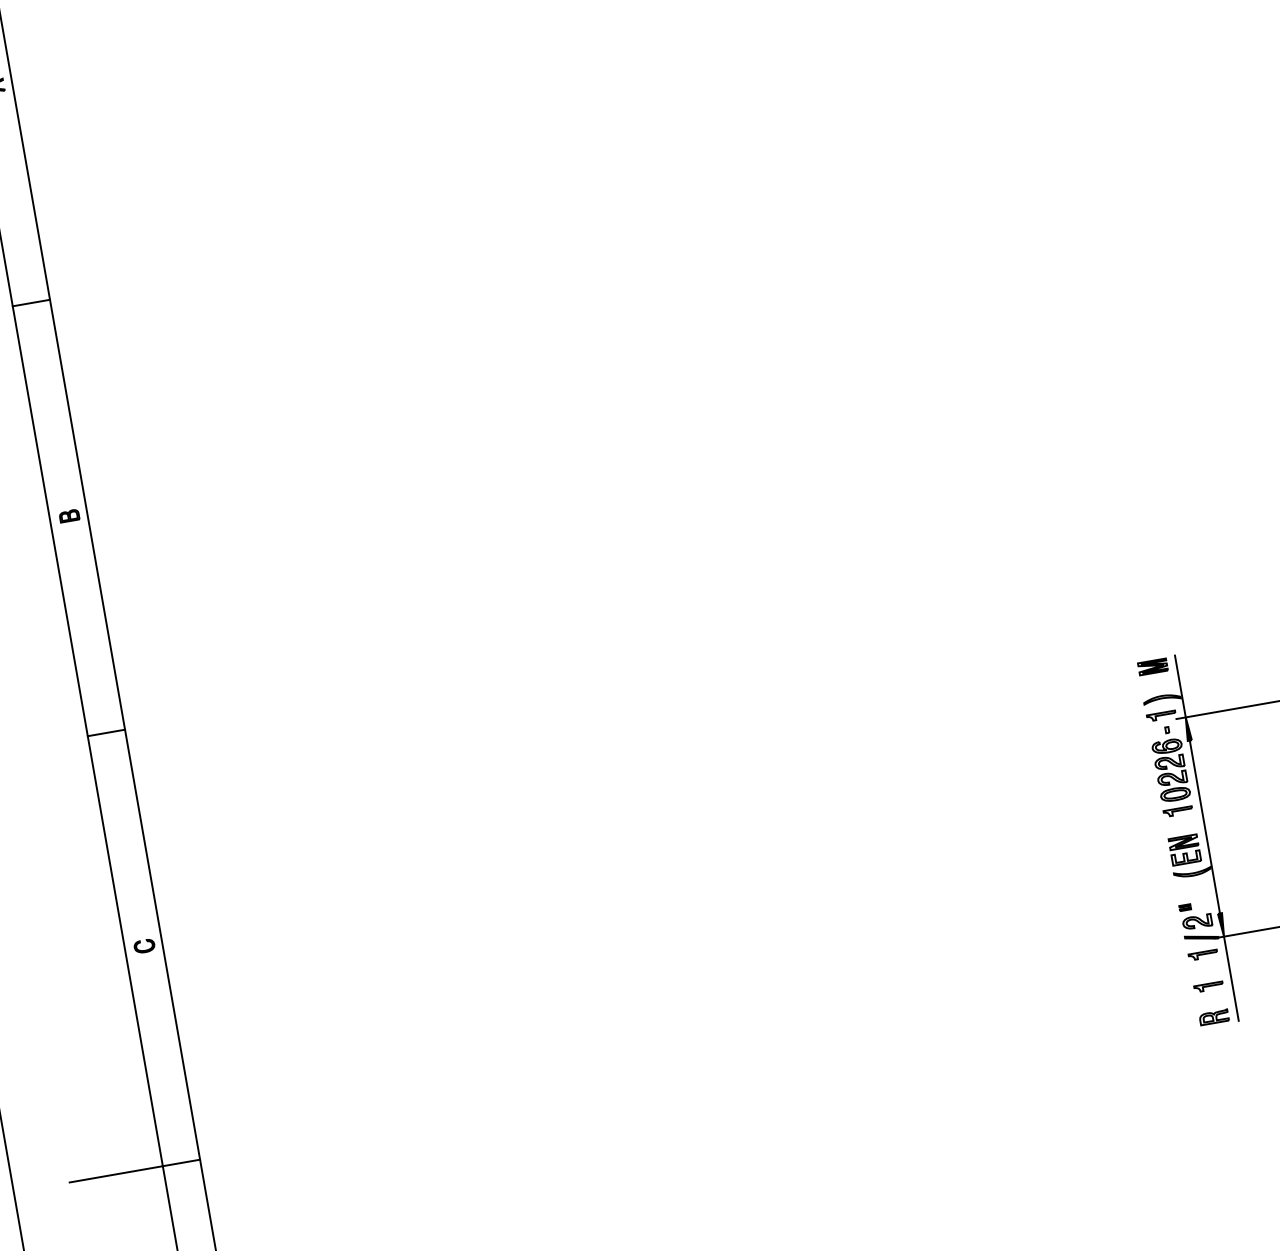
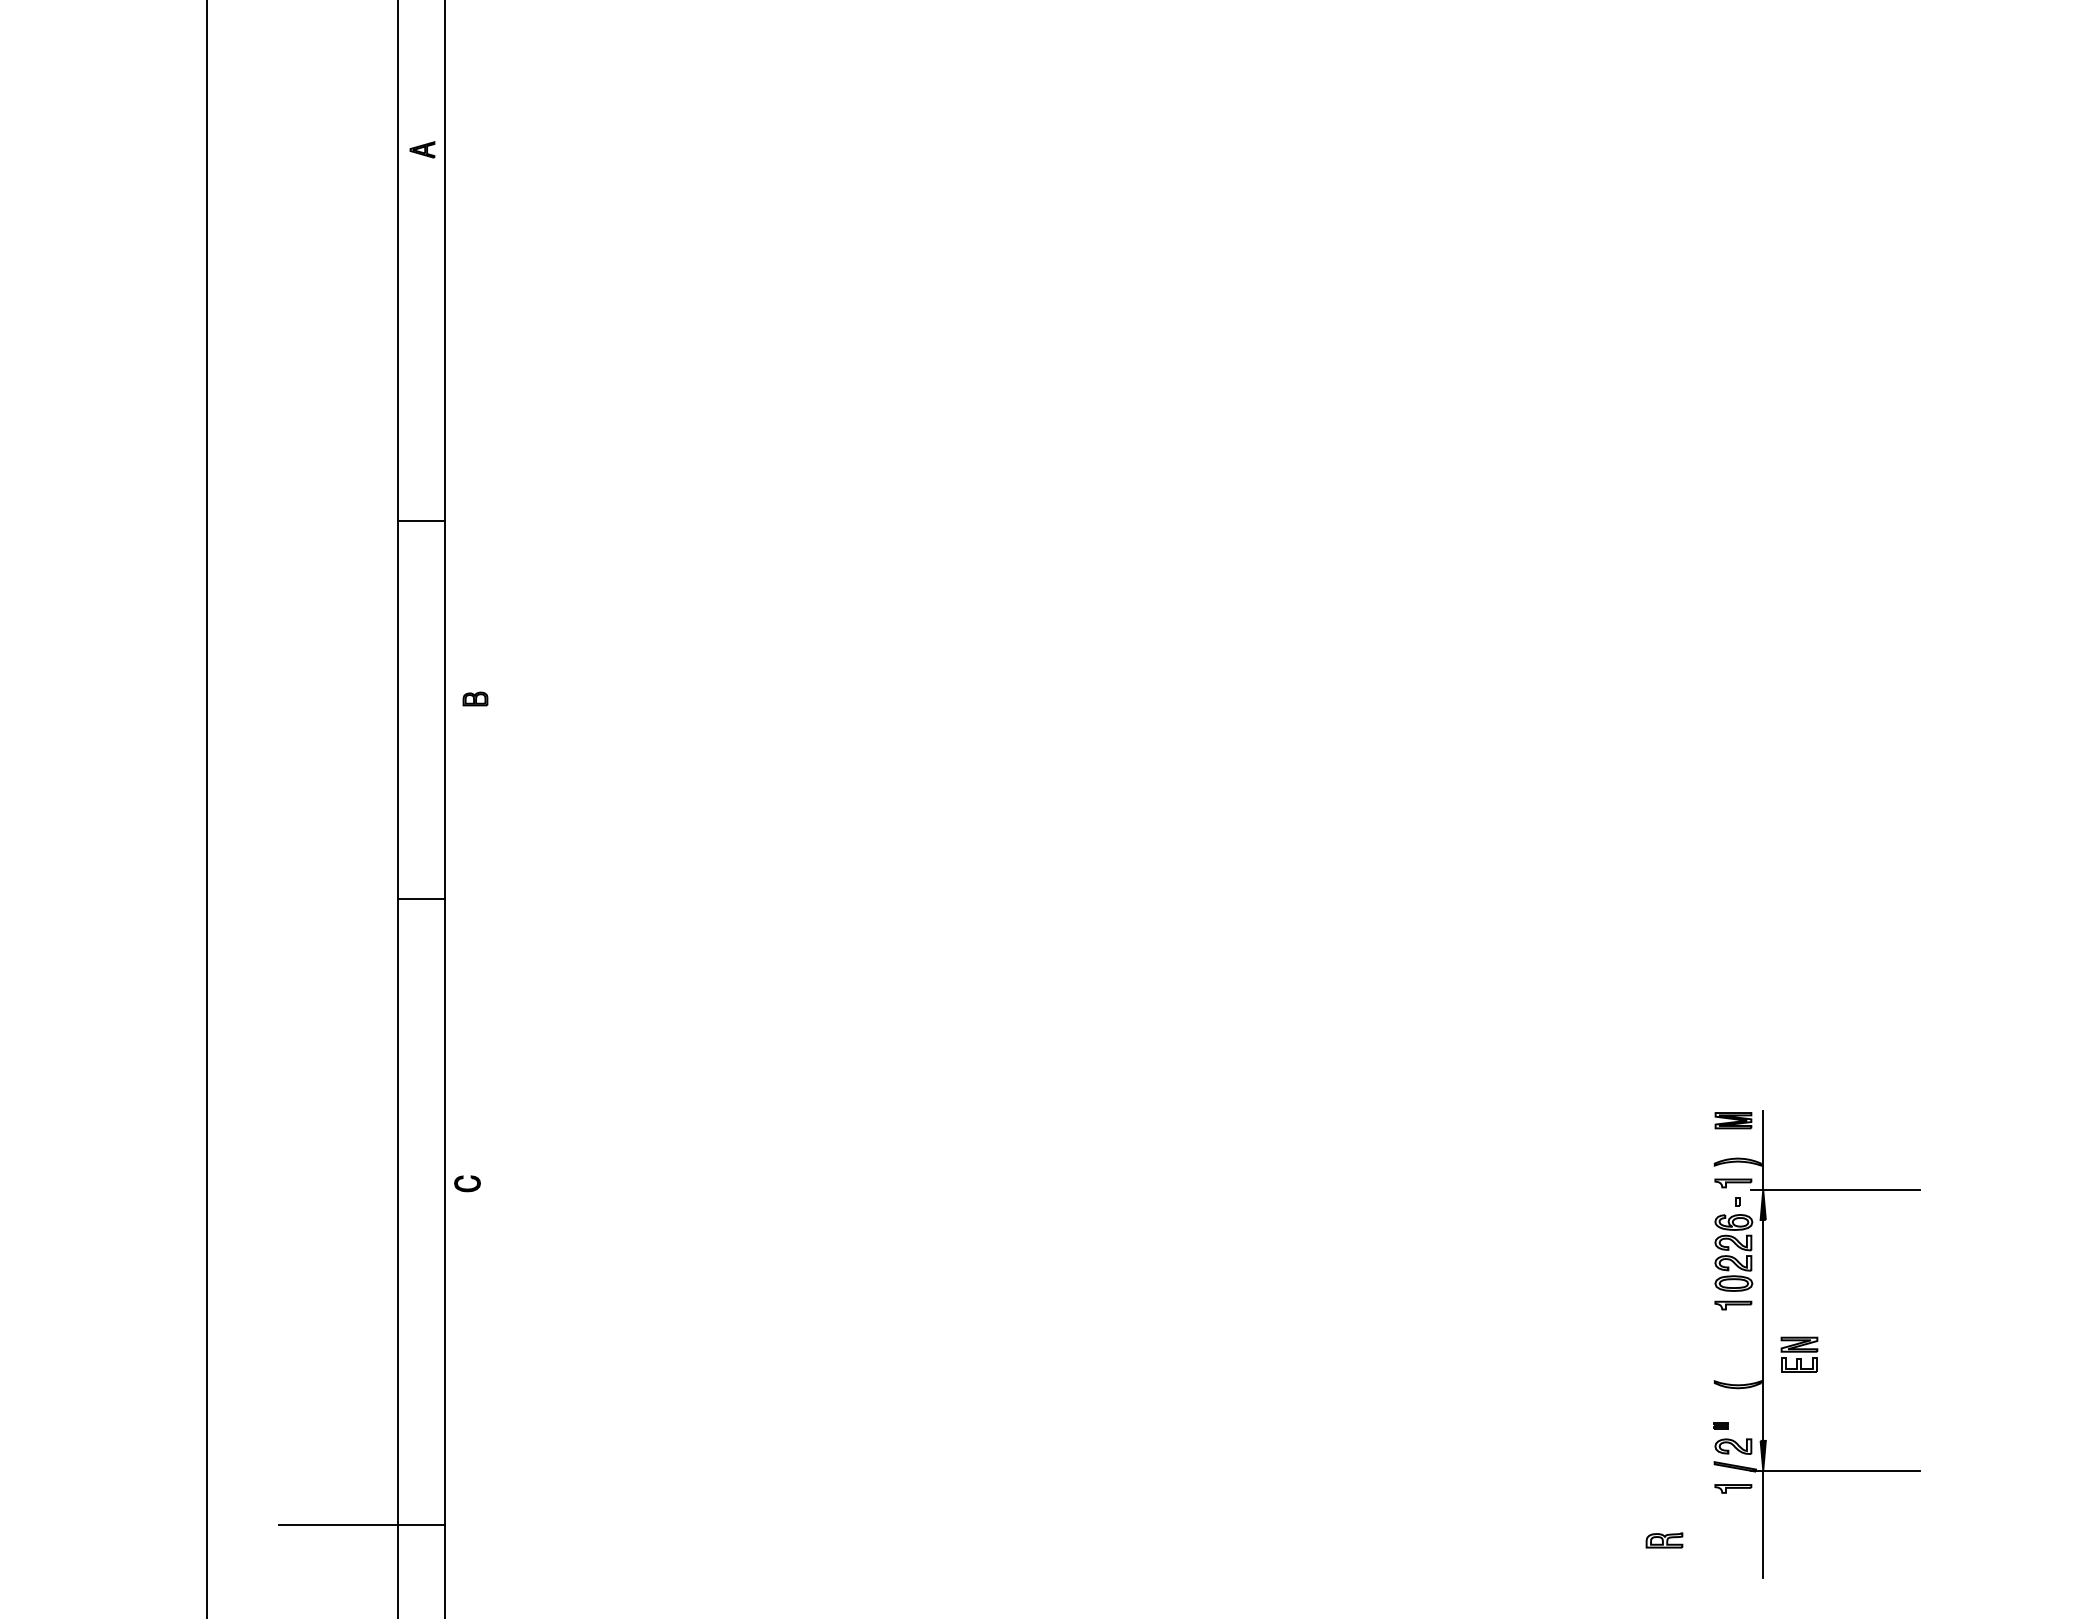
line: (31, 302) -> (421, 520), moved
part: (69, 515) -> (475, 698), moved
line: (106, 733) -> (421, 899), moved
part: (1184, 849) -> (1799, 1354), moved
part: (144, 946) -> (467, 1183), moved
part: (1208, 986) -> (1733, 1529), removed
part: (1214, 1017) -> (1664, 1540), moved

